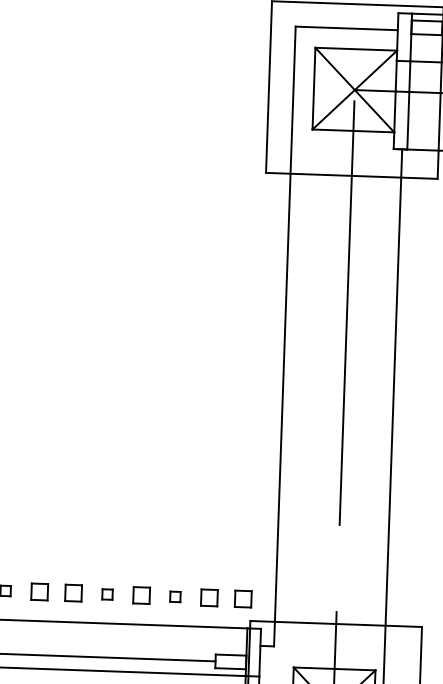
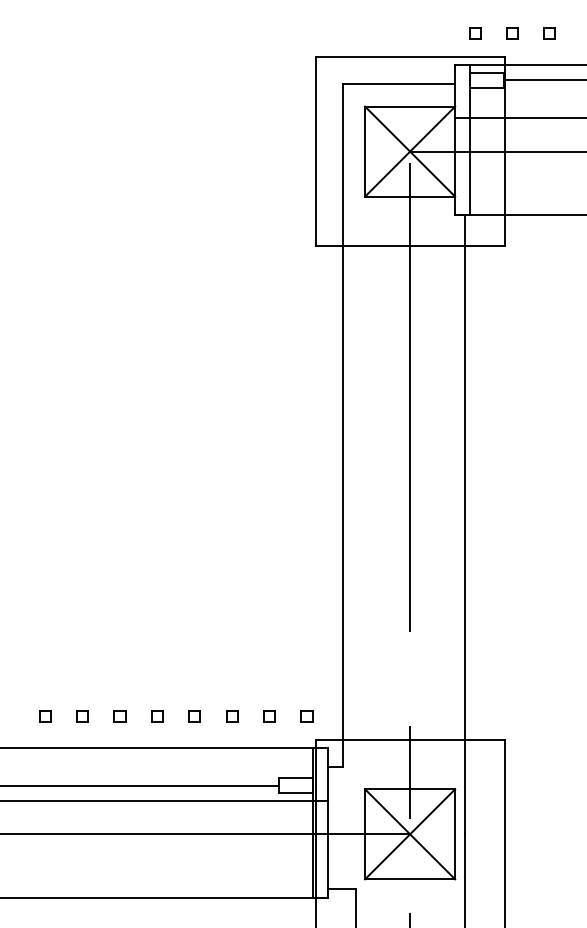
part: (39, 592) -> (82, 716), size x0.62
part: (73, 593) -> (119, 716), size x0.62
part: (141, 596) -> (194, 716), size x0.62
part: (209, 598) -> (269, 716), size x0.62
part: (242, 599) -> (306, 716), size x0.62

